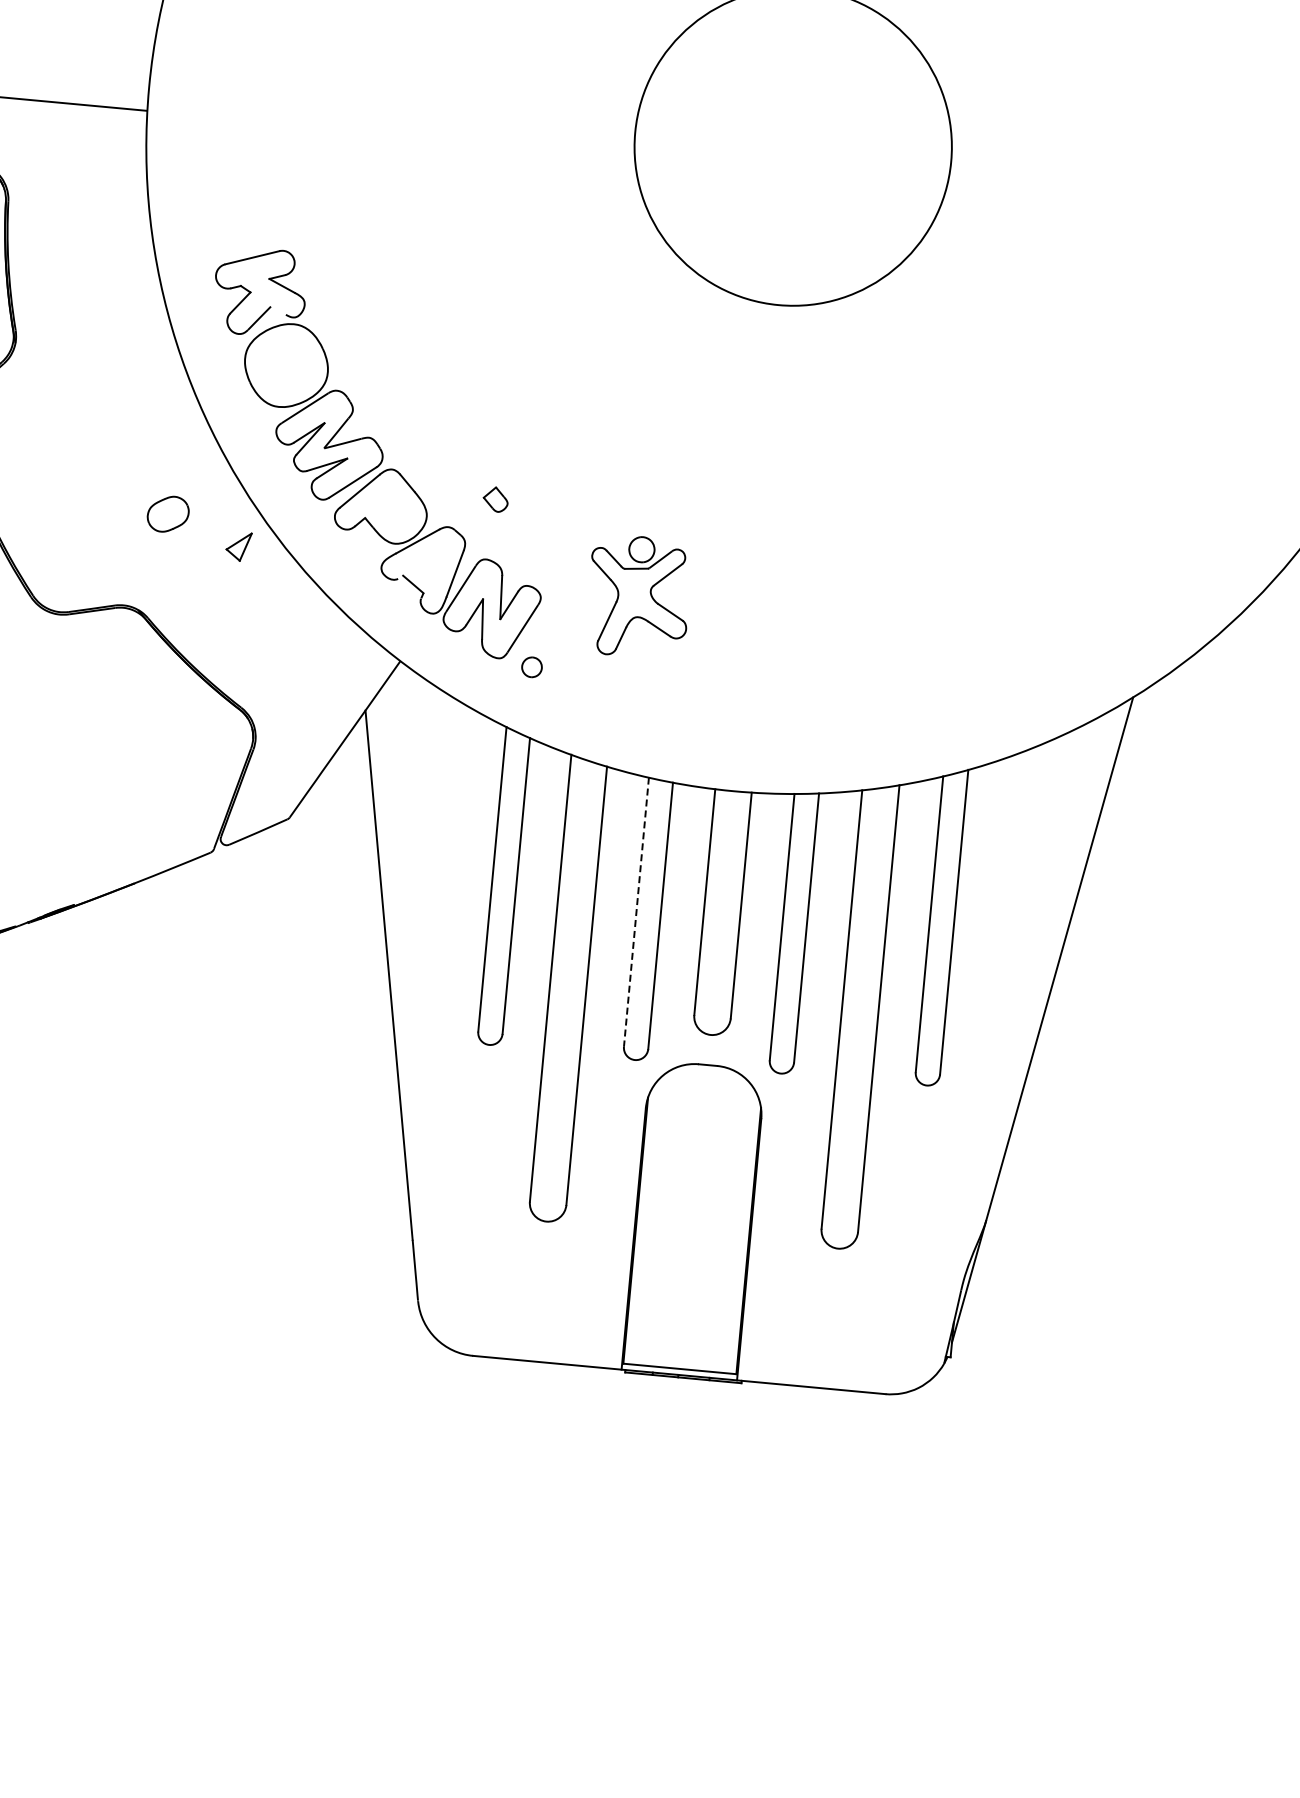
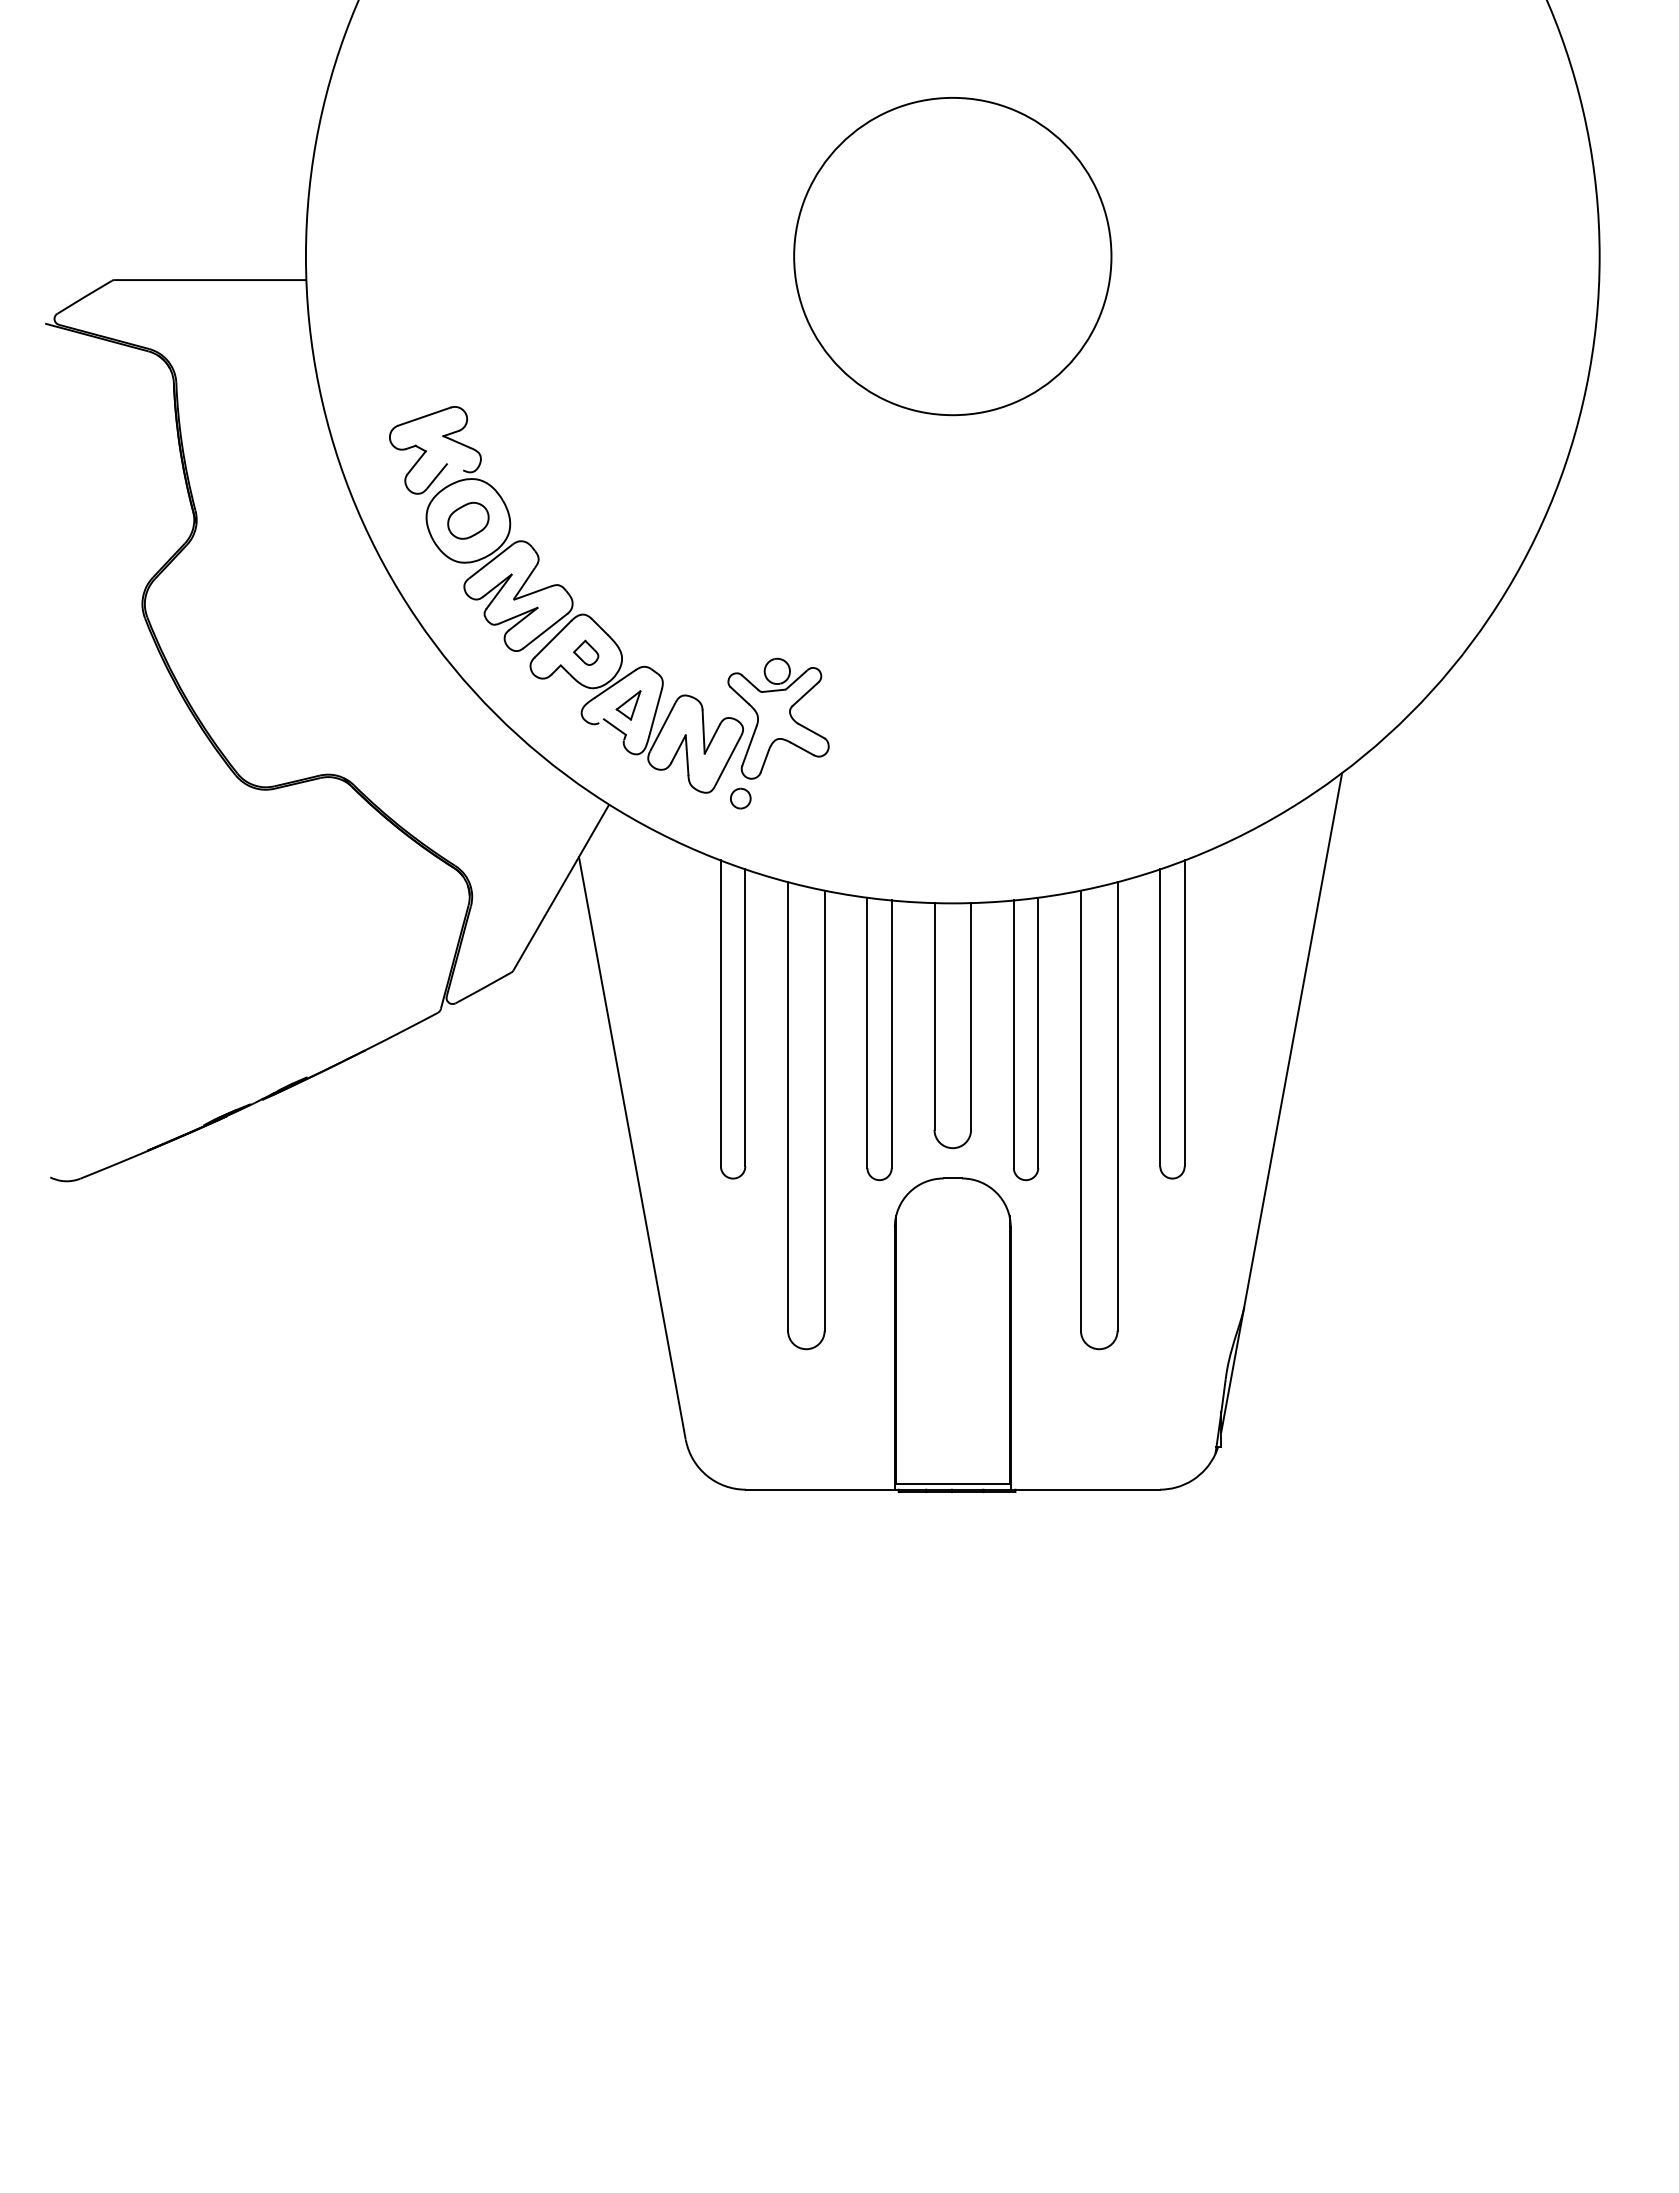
part: (496, 499) -> (586, 652), moved
part: (168, 513) -> (468, 520), moved
part: (238, 546) -> (628, 705), moved
part: (638, 596) -> (778, 718), moved
line: (636, 912) -> (867, 1033), dashed -> solid

